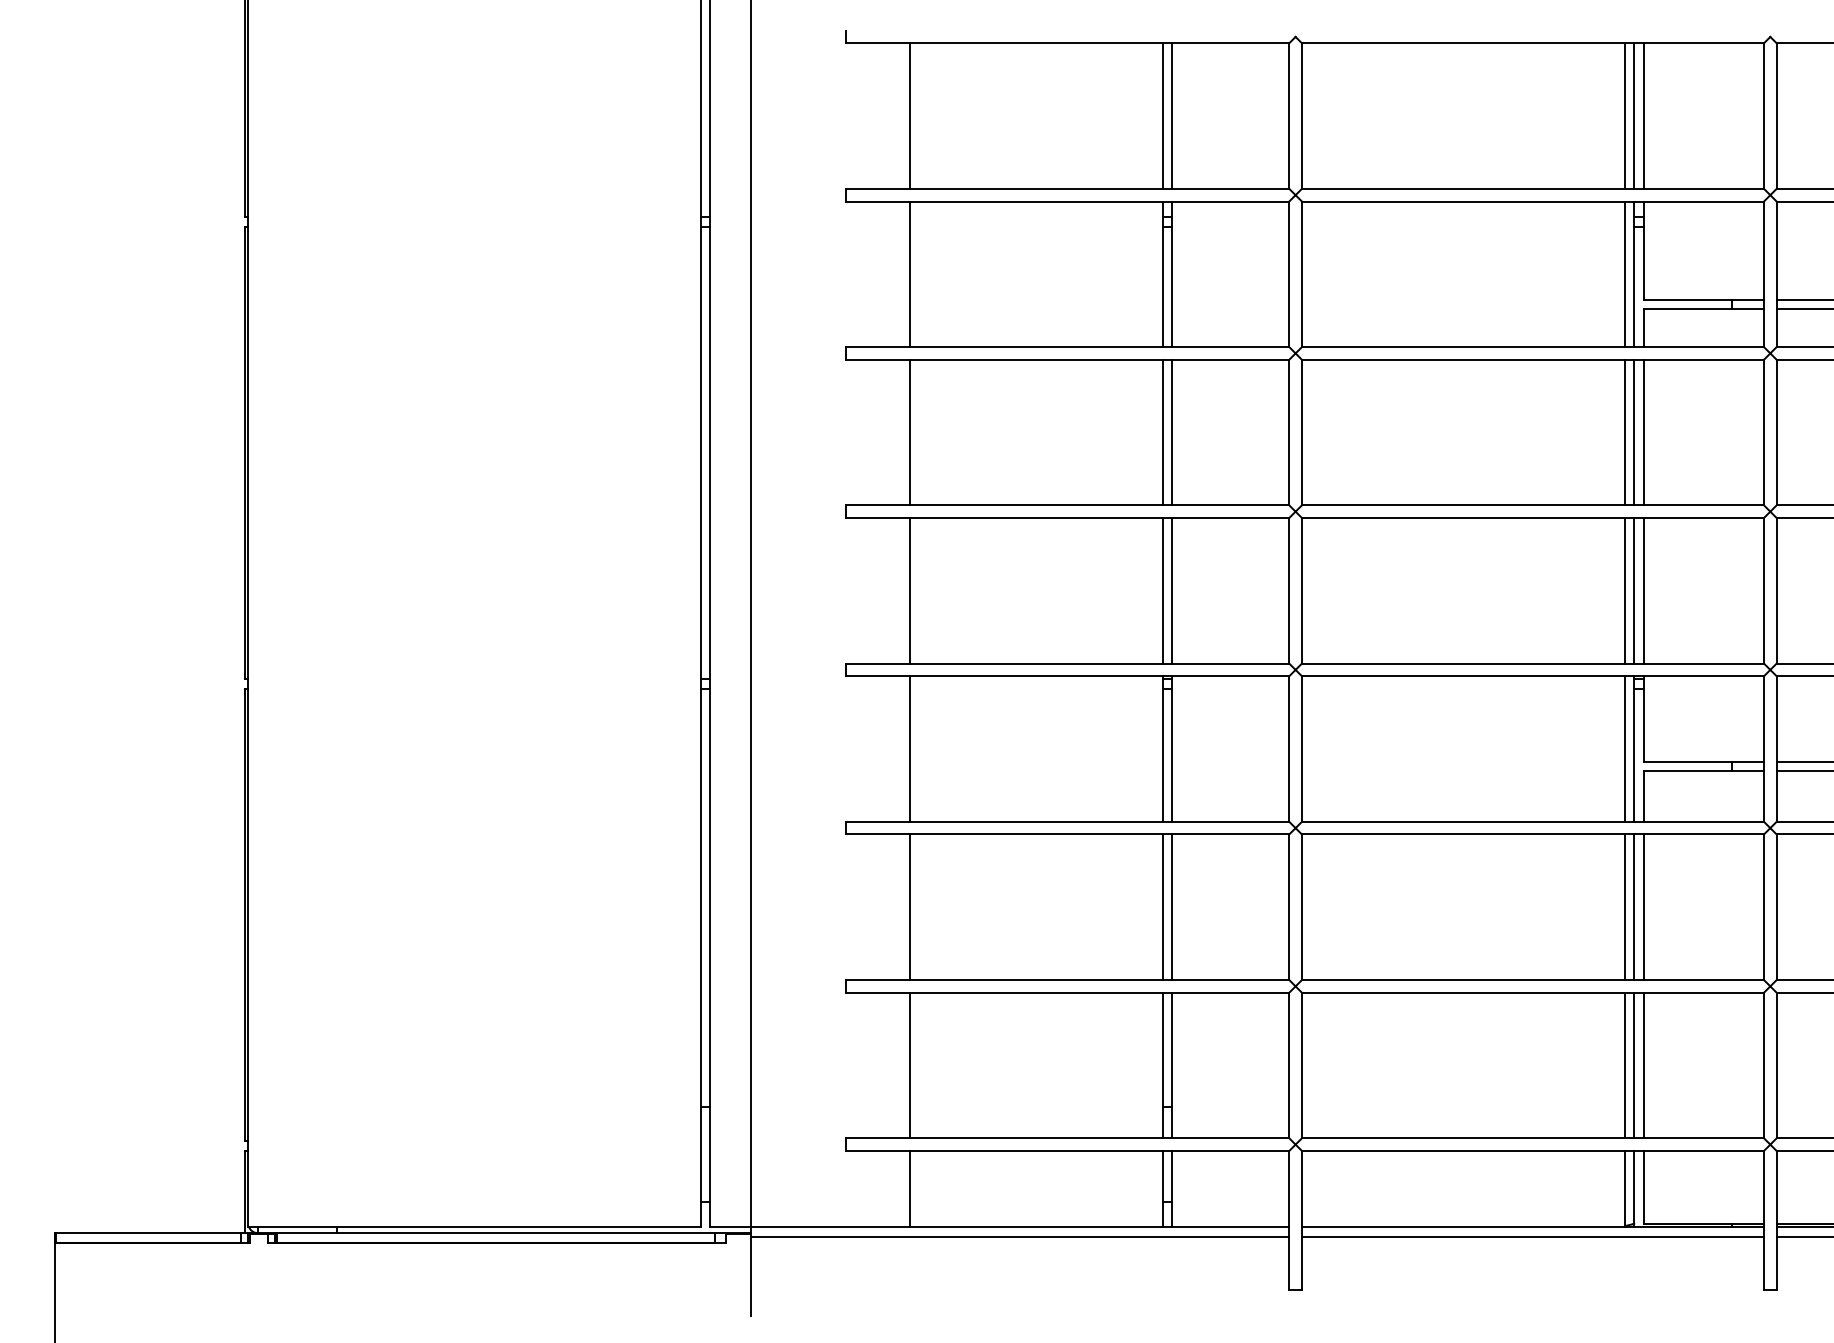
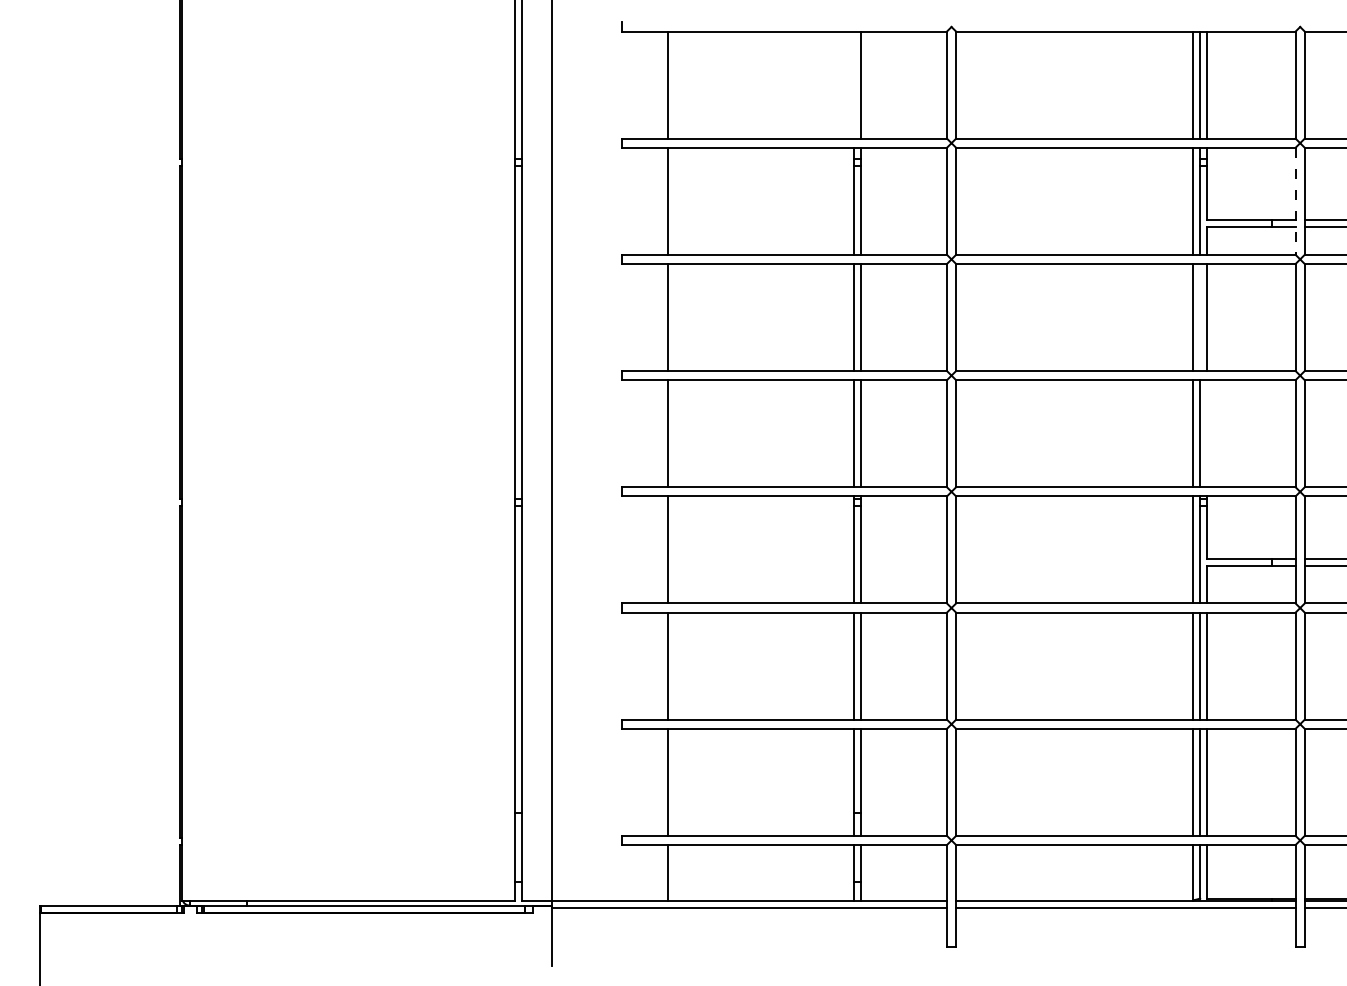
line: (1162, 115) -> (853, 84), removed
line: (1764, 274) -> (1295, 201), solid -> dashed
line: (1634, 432) -> (1200, 317), removed
line: (1643, 590) -> (1207, 433), removed

